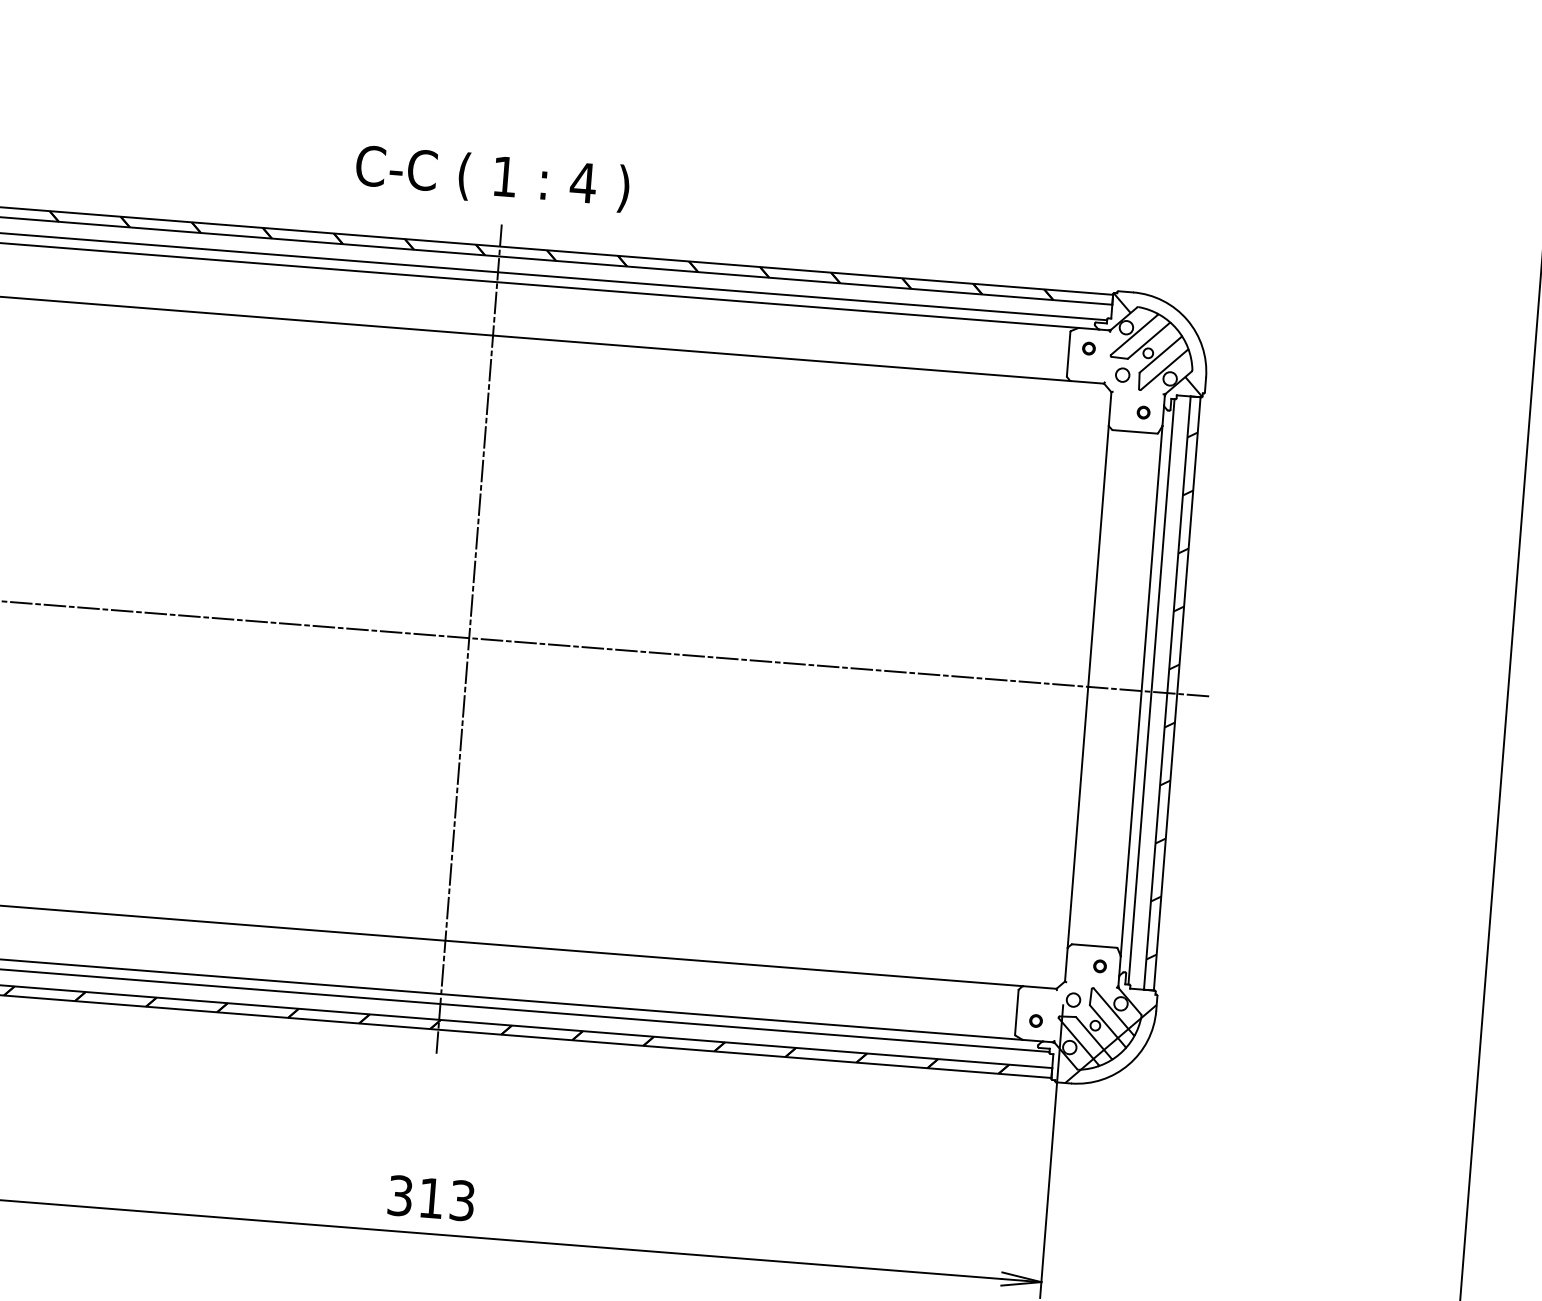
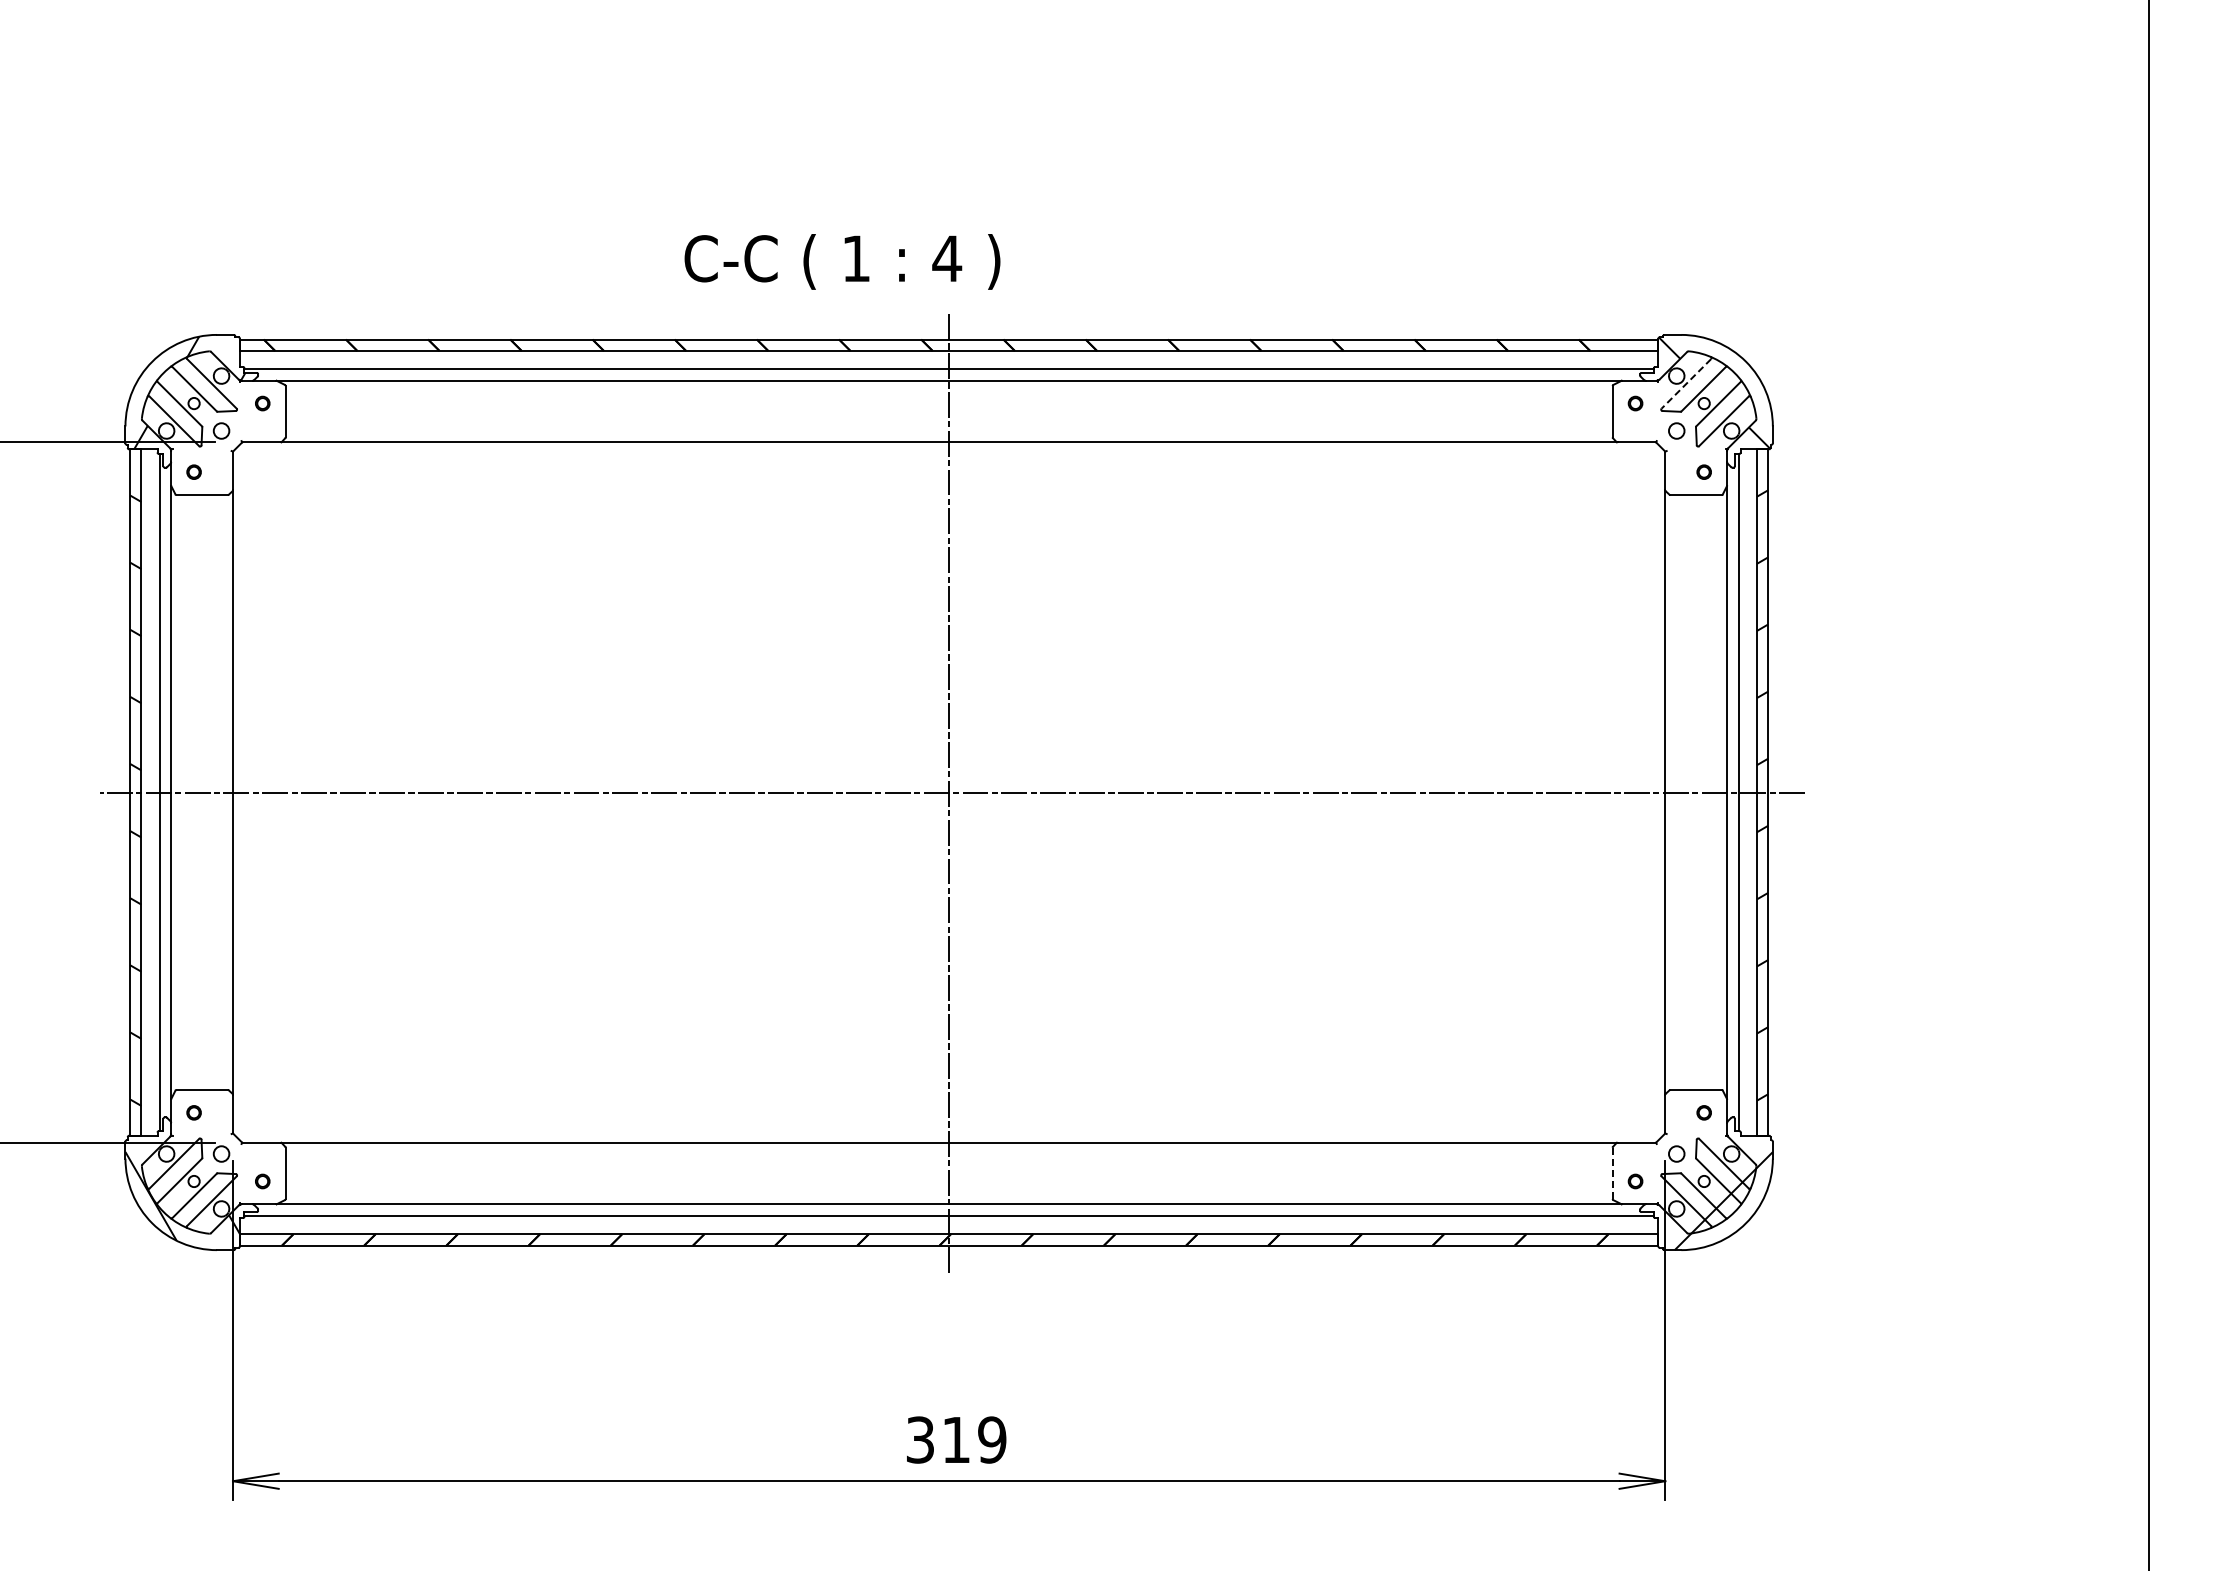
text: (492, 178) -> (842, 261), moved
line: (1134, 335) -> (1686, 384), solid -> dashed
line: (1016, 1012) -> (1612, 1173), solid -> dashed
text: (462, 1200) -> (992, 1439), 313 -> 319

